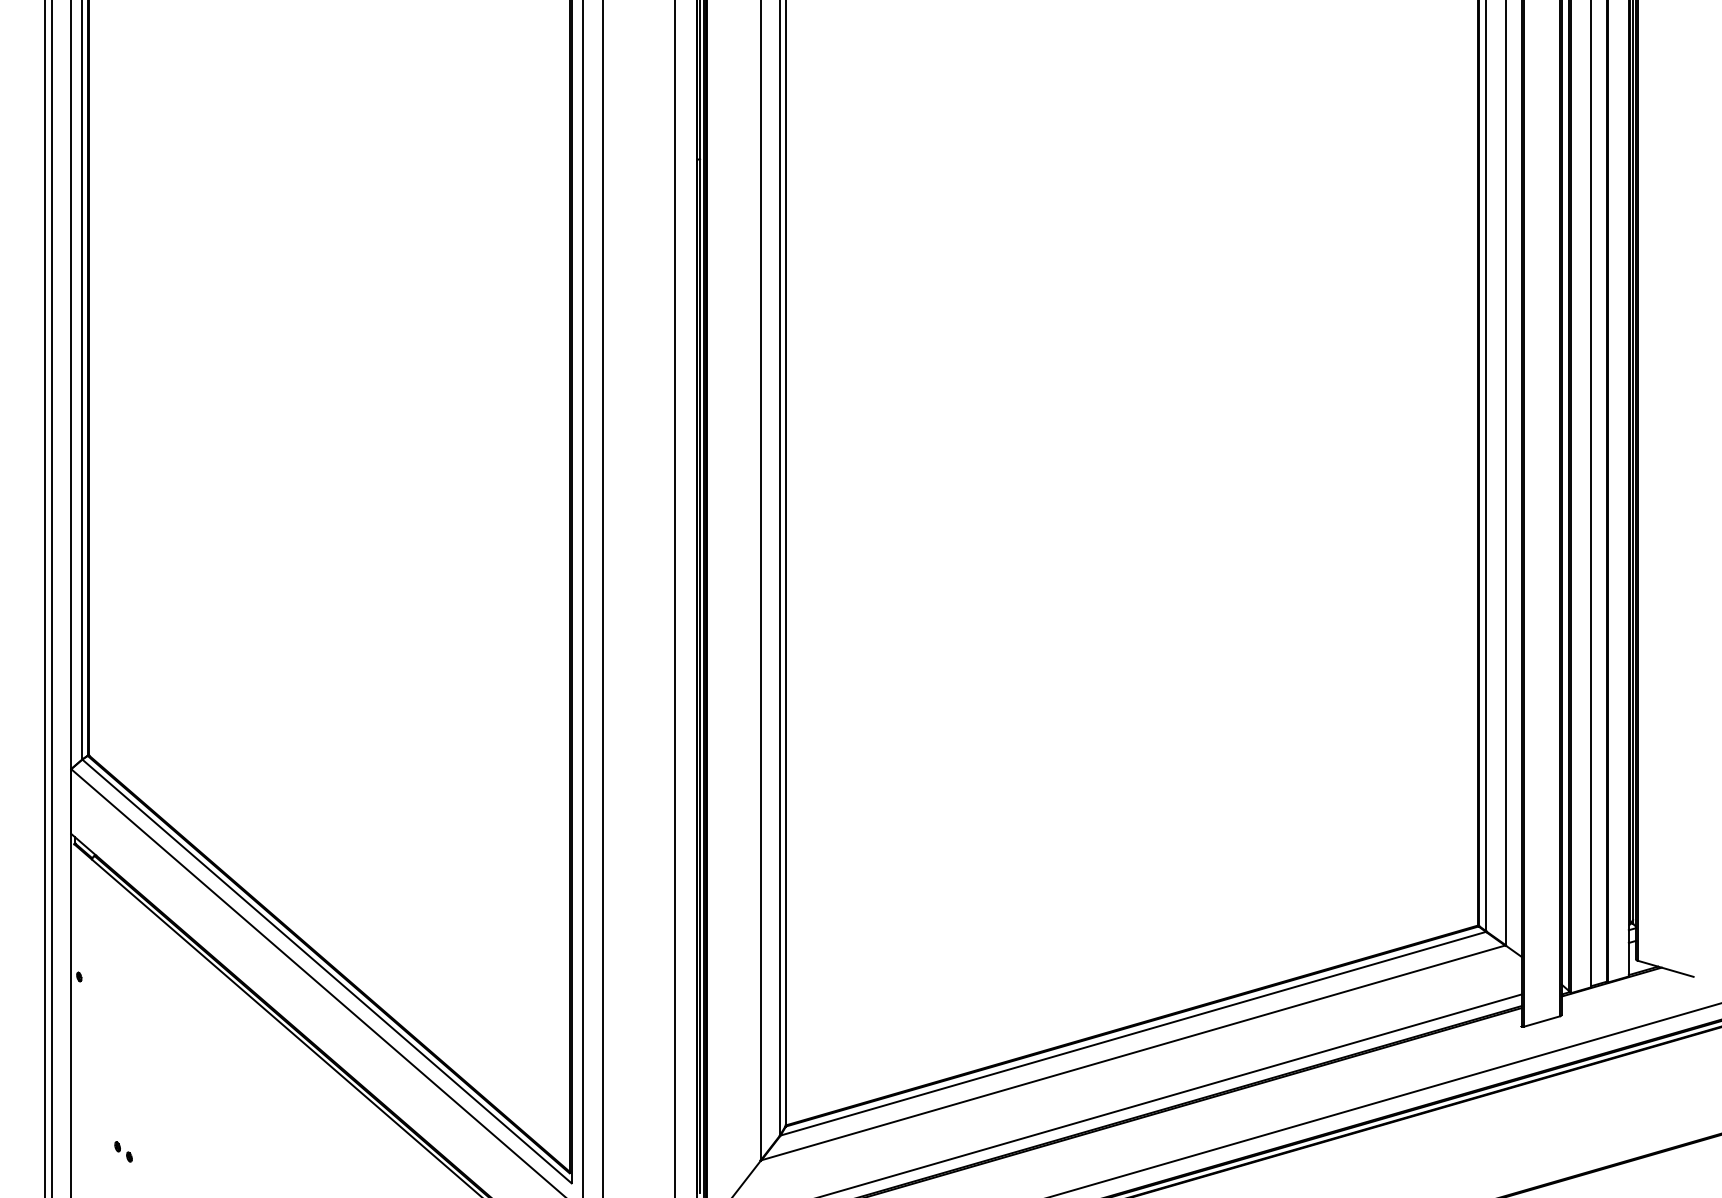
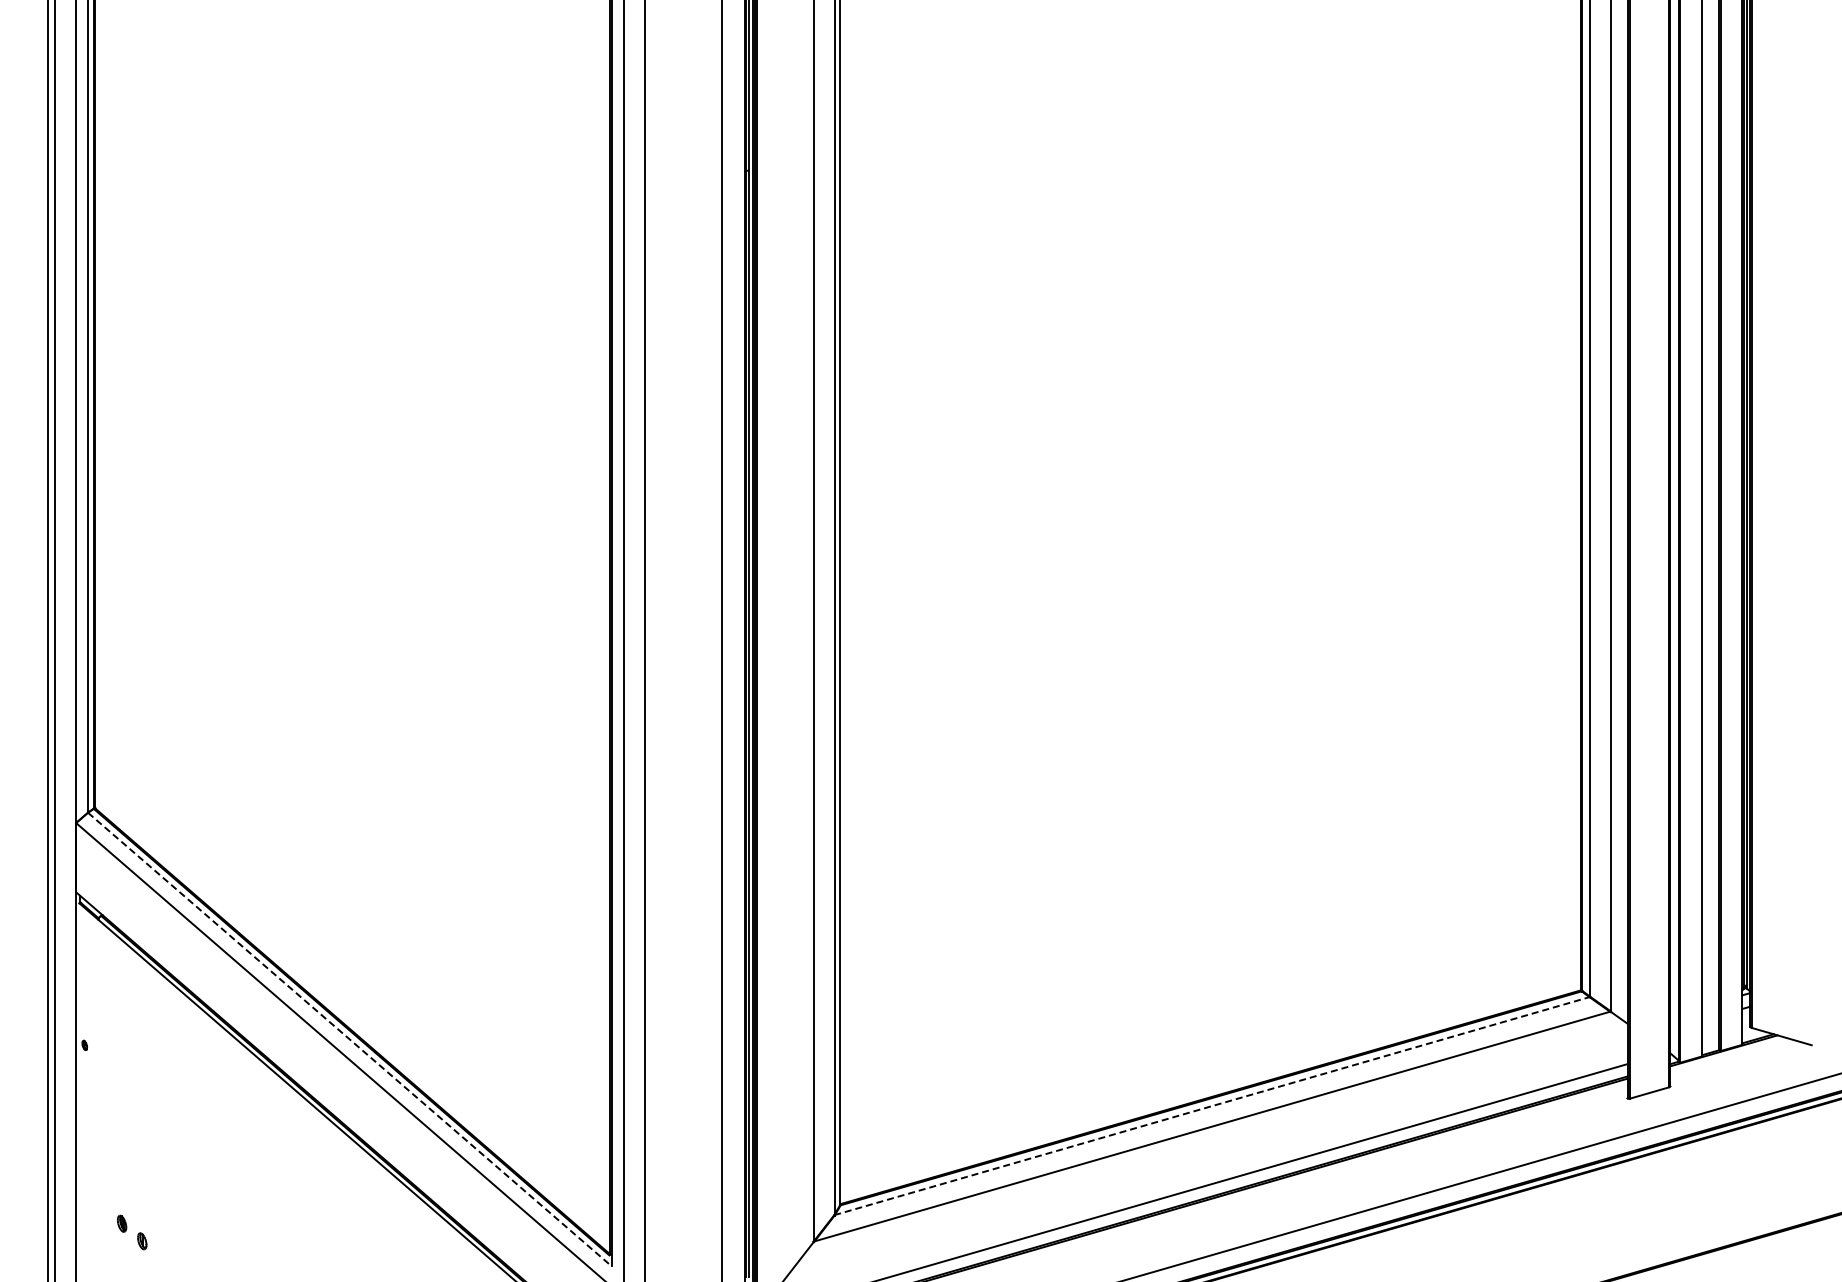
line: (327, 971) -> (350, 1039), solid -> dashed
line: (1133, 1034) -> (1212, 1106), solid -> dashed
part: (122, 1151) -> (131, 1232), size x1.6

